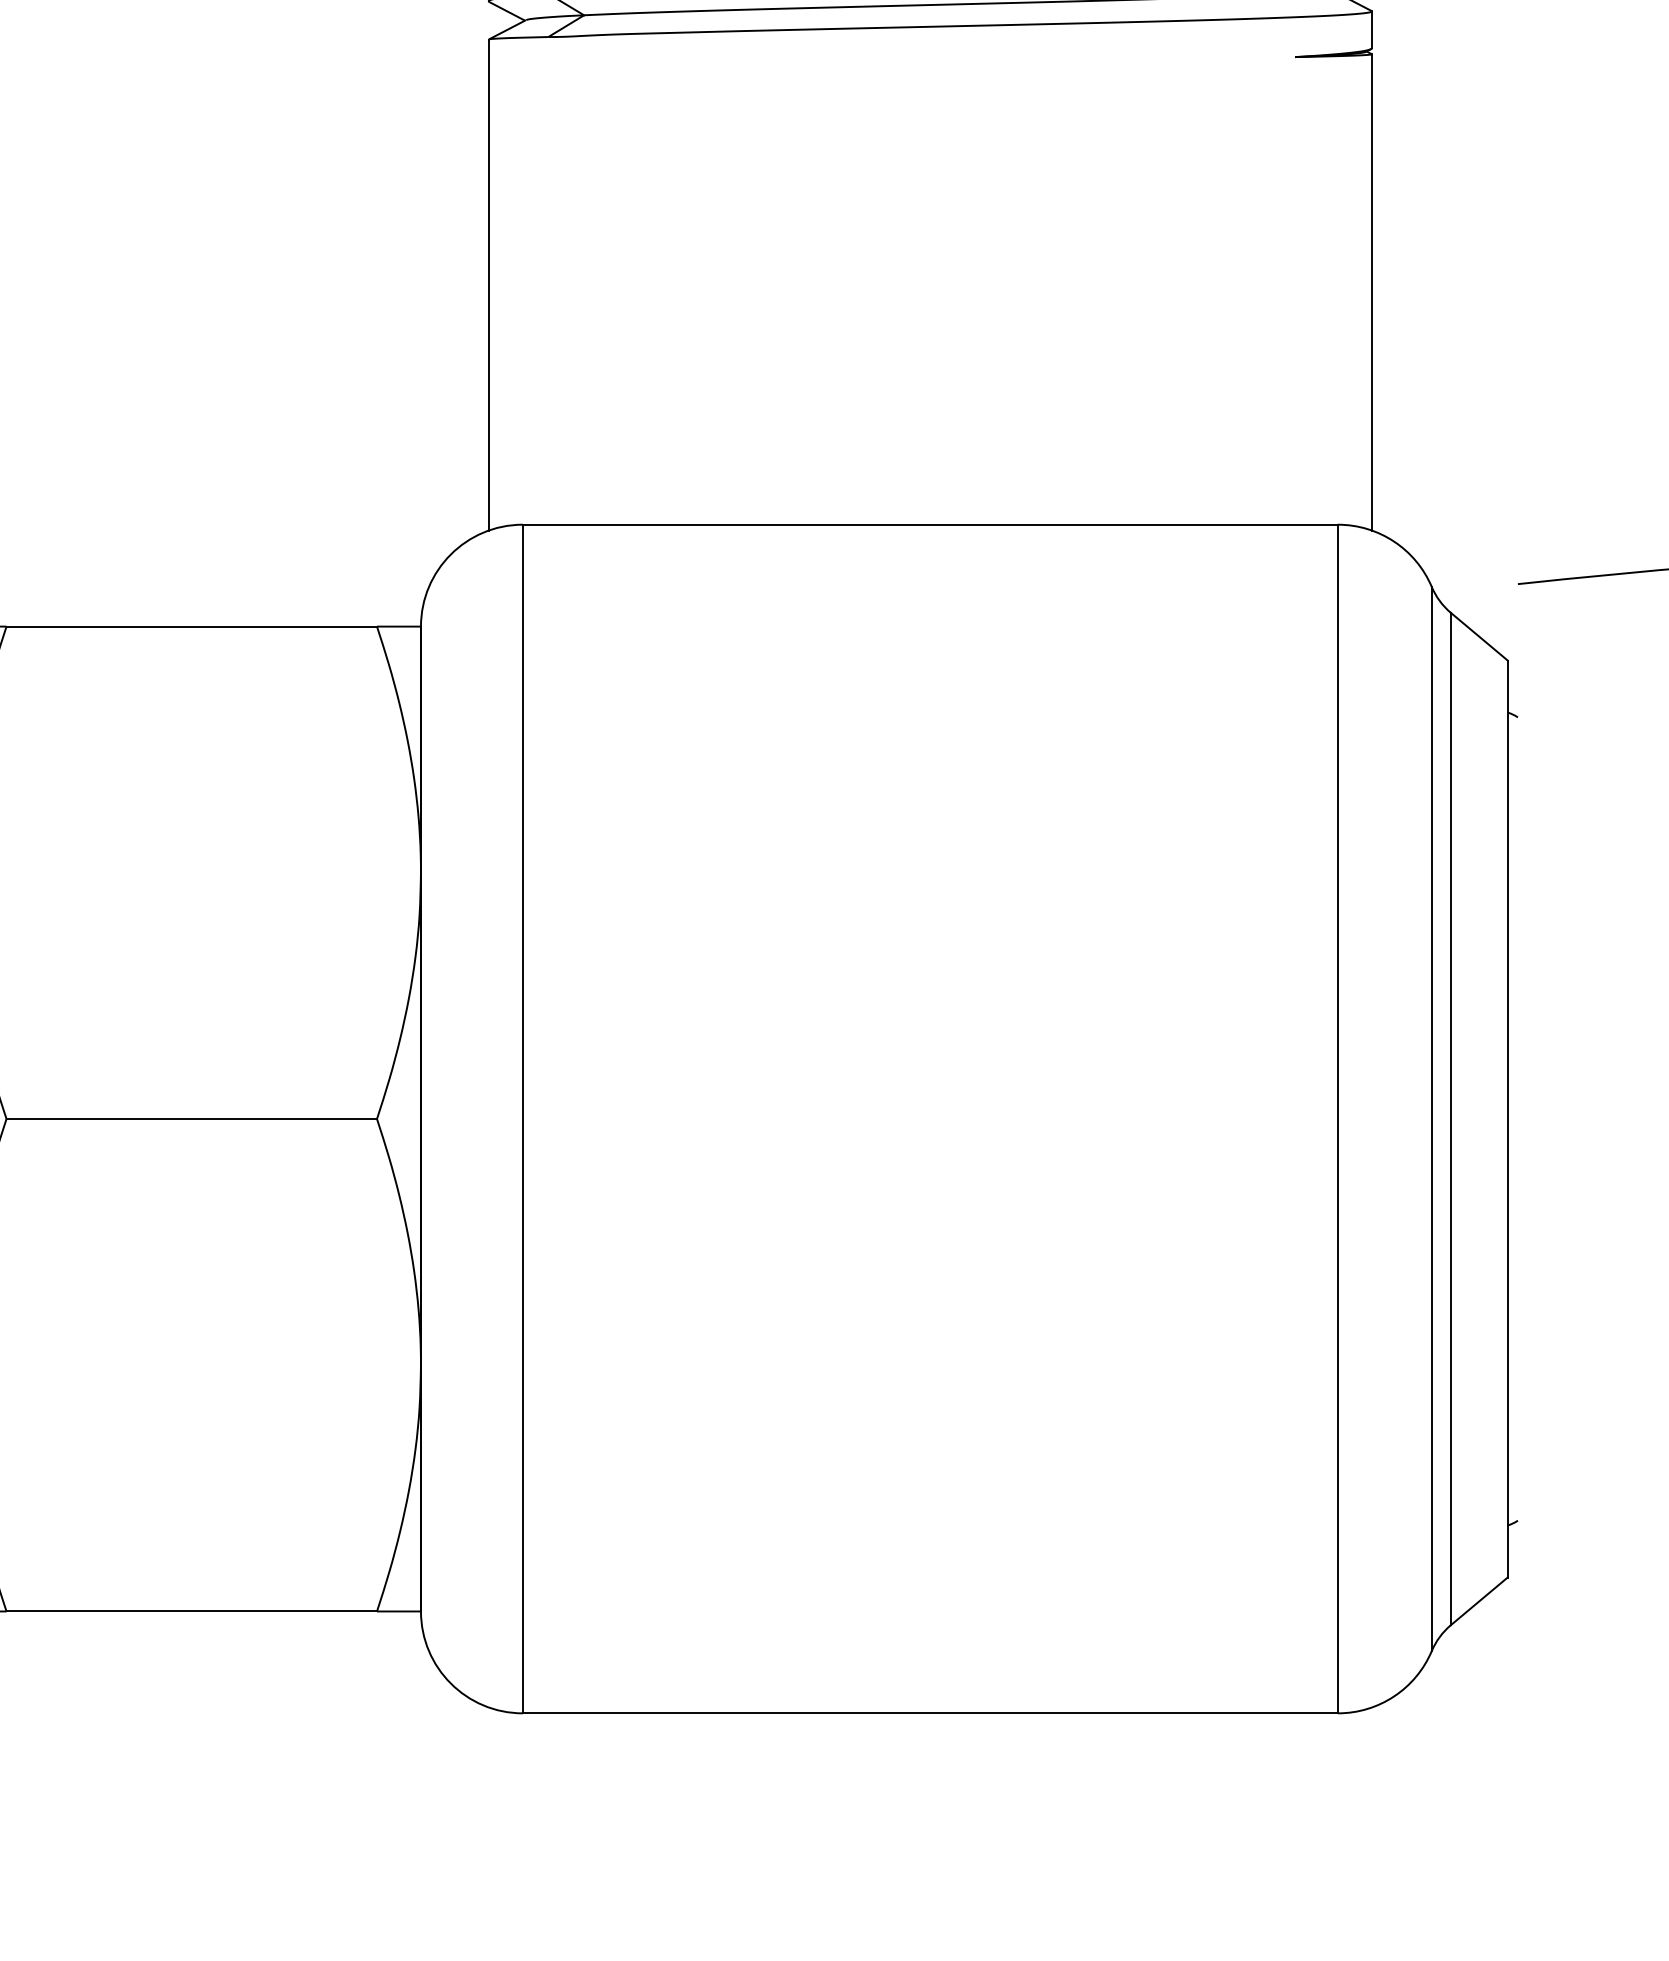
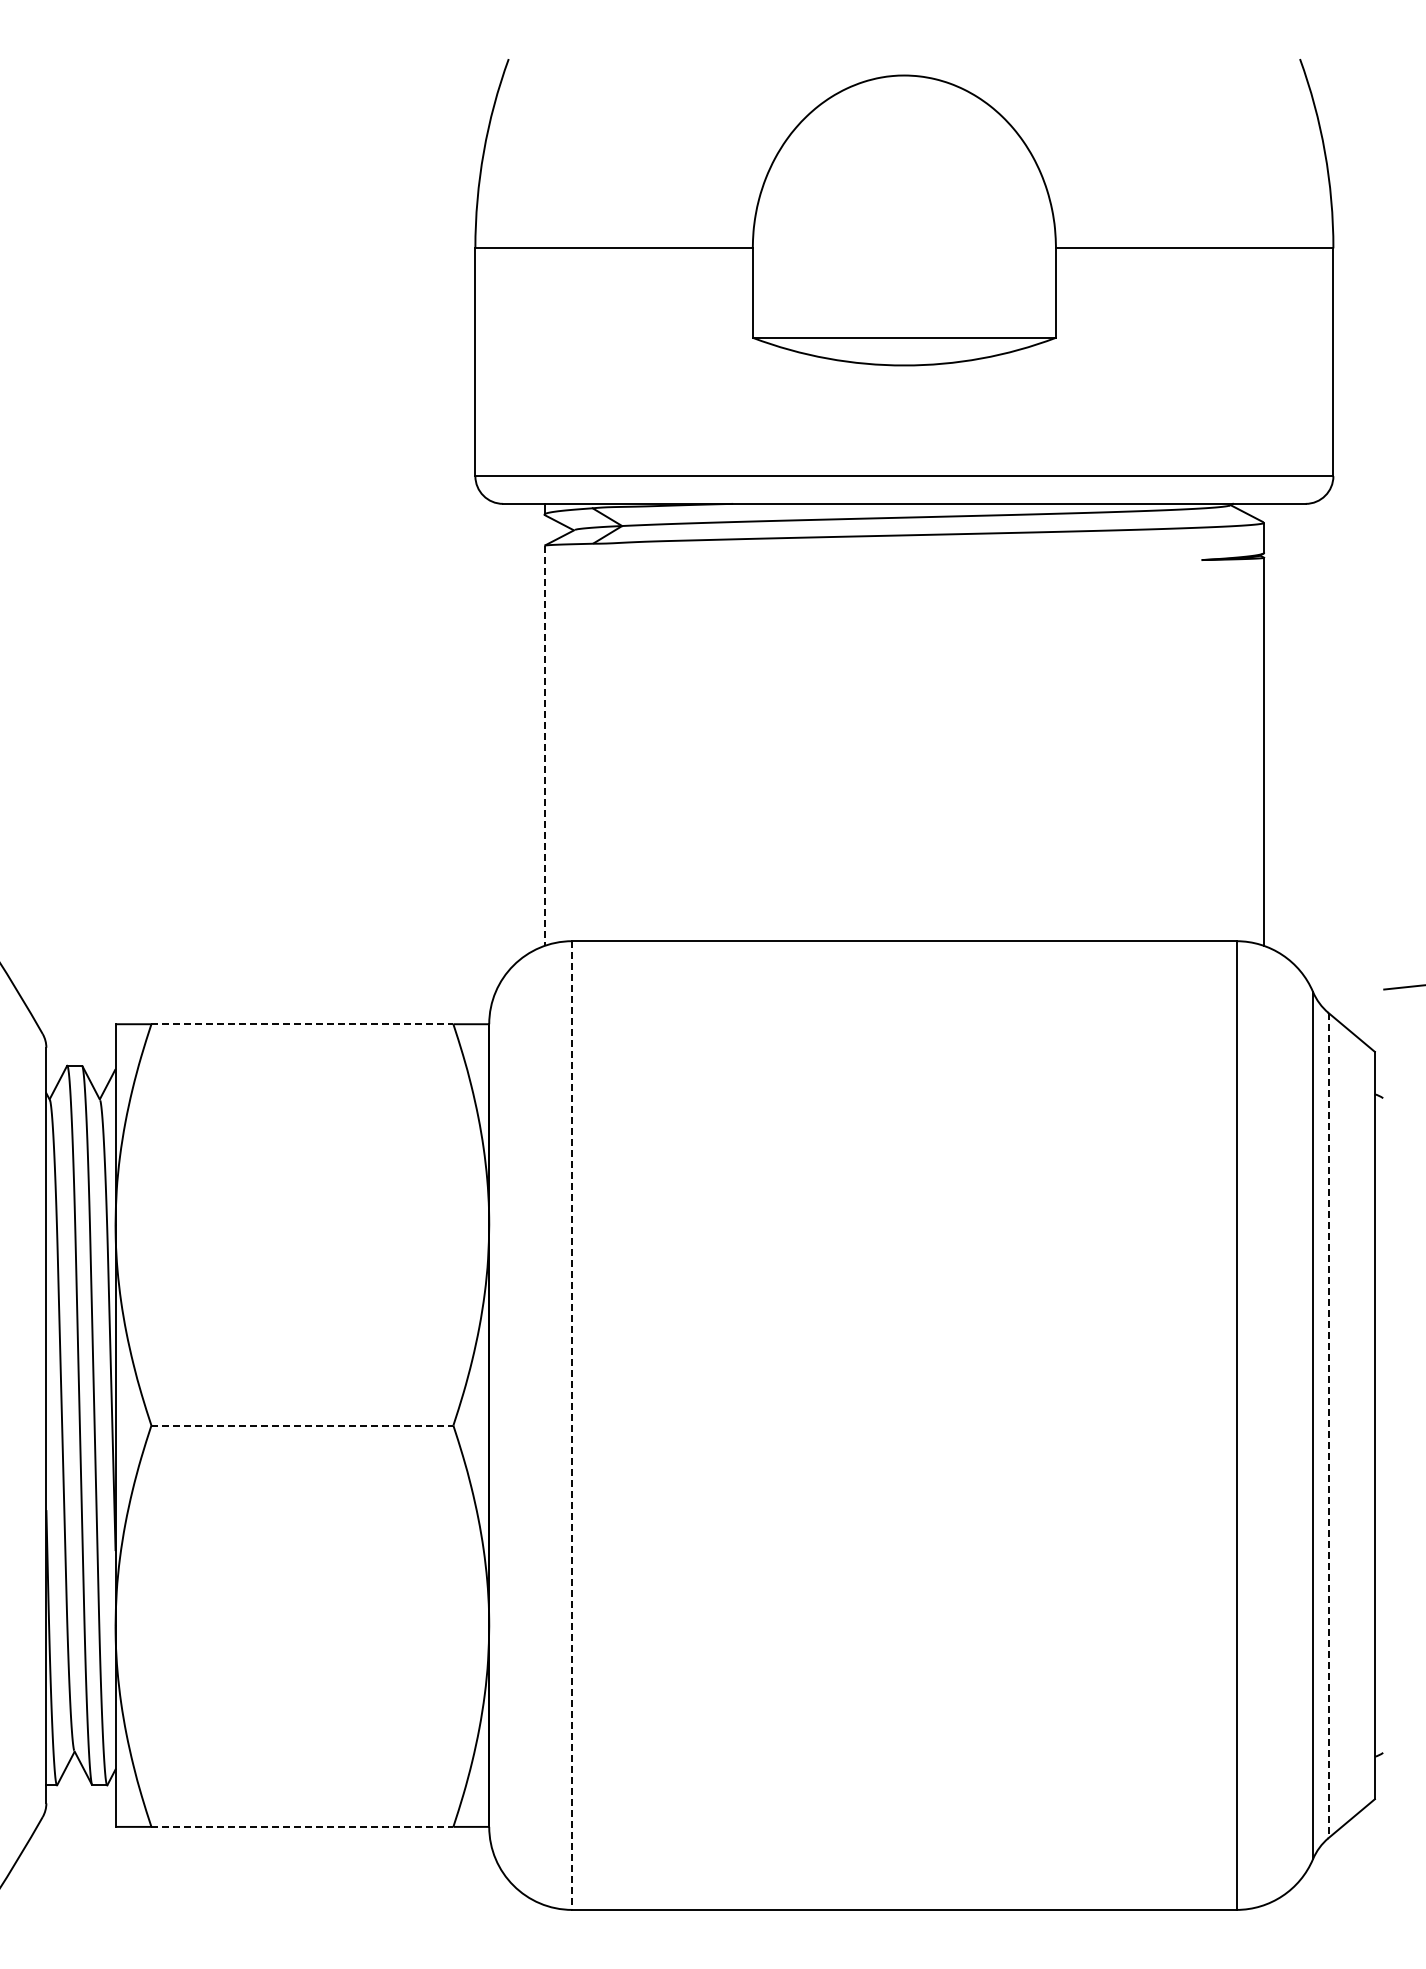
line: (488, 285) -> (544, 746), solid -> dashed
line: (191, 626) -> (302, 1024), solid -> dashed
line: (191, 1118) -> (302, 1425), solid -> dashed
line: (1450, 1118) -> (1328, 1425), solid -> dashed
line: (523, 1120) -> (572, 1426), solid -> dashed
line: (191, 1610) -> (302, 1826), solid -> dashed

